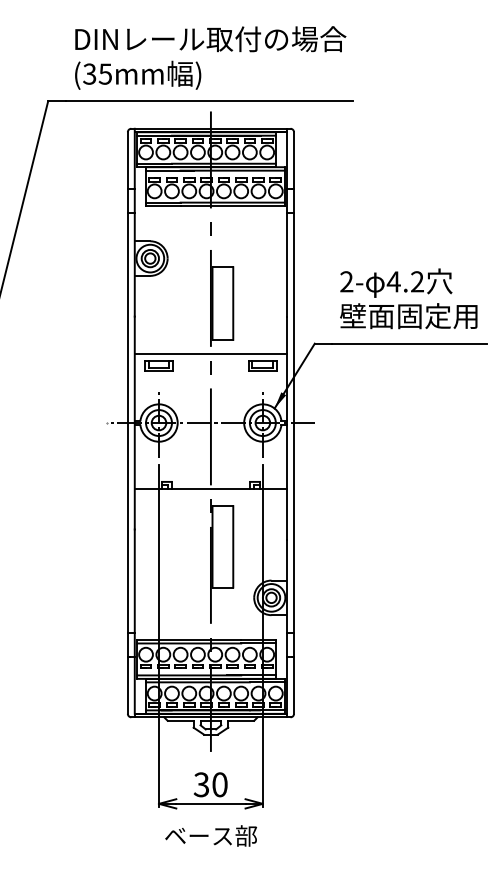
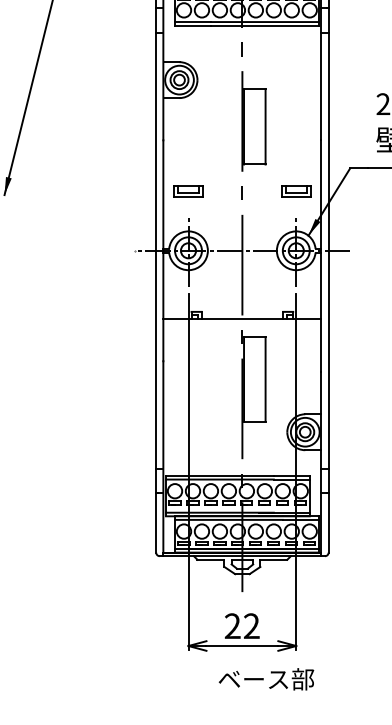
line: (210, 353) -> (241, 178), removed
text: (210, 784) -> (241, 625), 30 -> 22
text: (210, 835) -> (265, 678), moved

